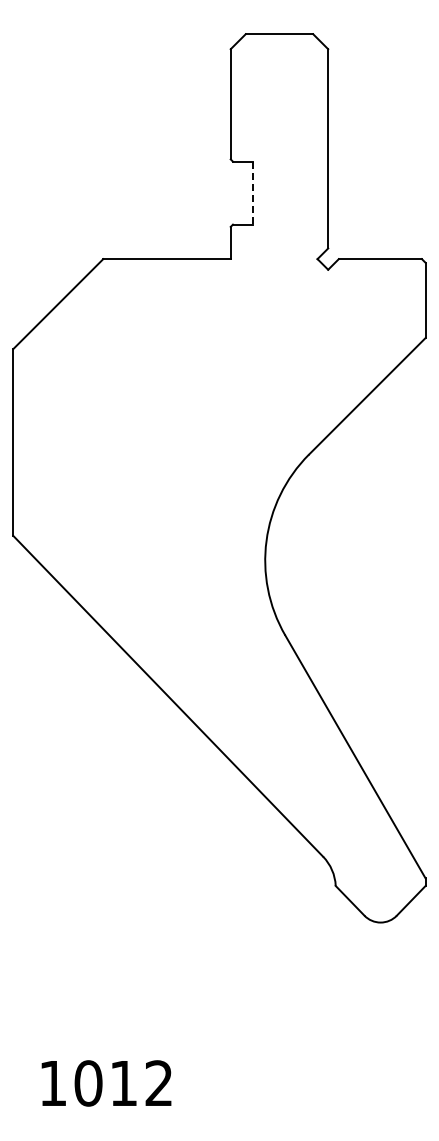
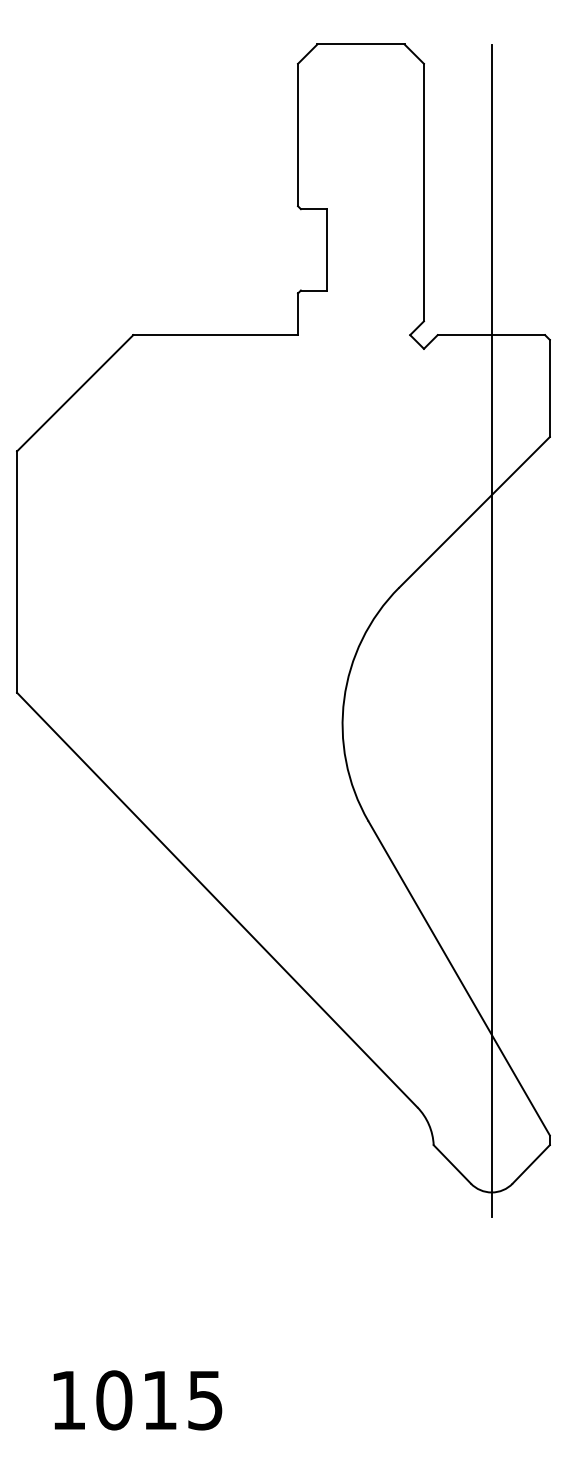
line: (253, 193) -> (327, 250), dashed -> solid
line: (380, 487) -> (491, 630), added
text: (158, 1083) -> (204, 1400), 1012 -> 1015

